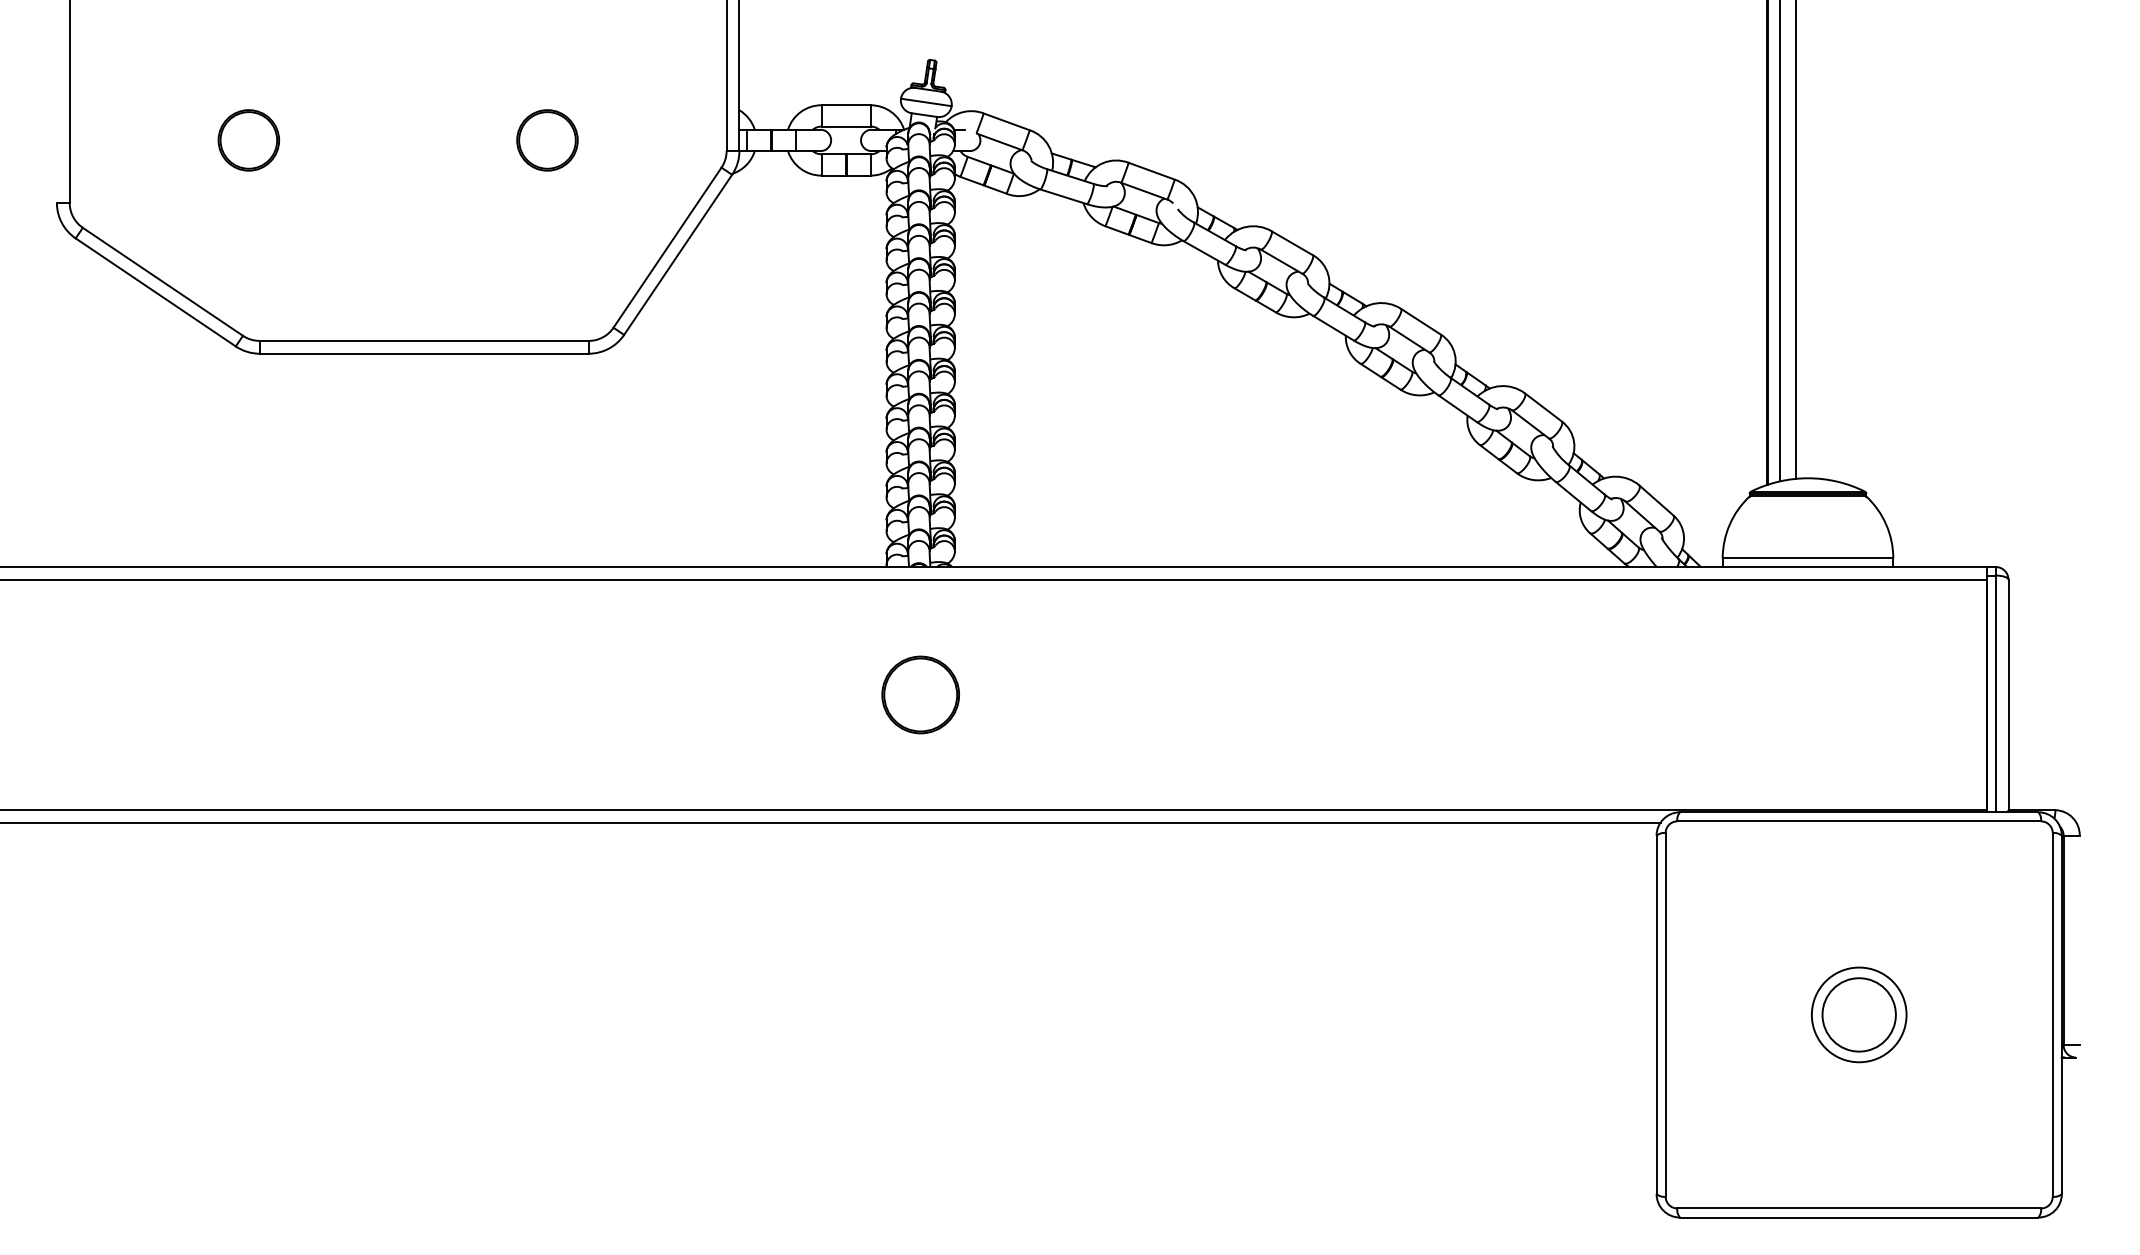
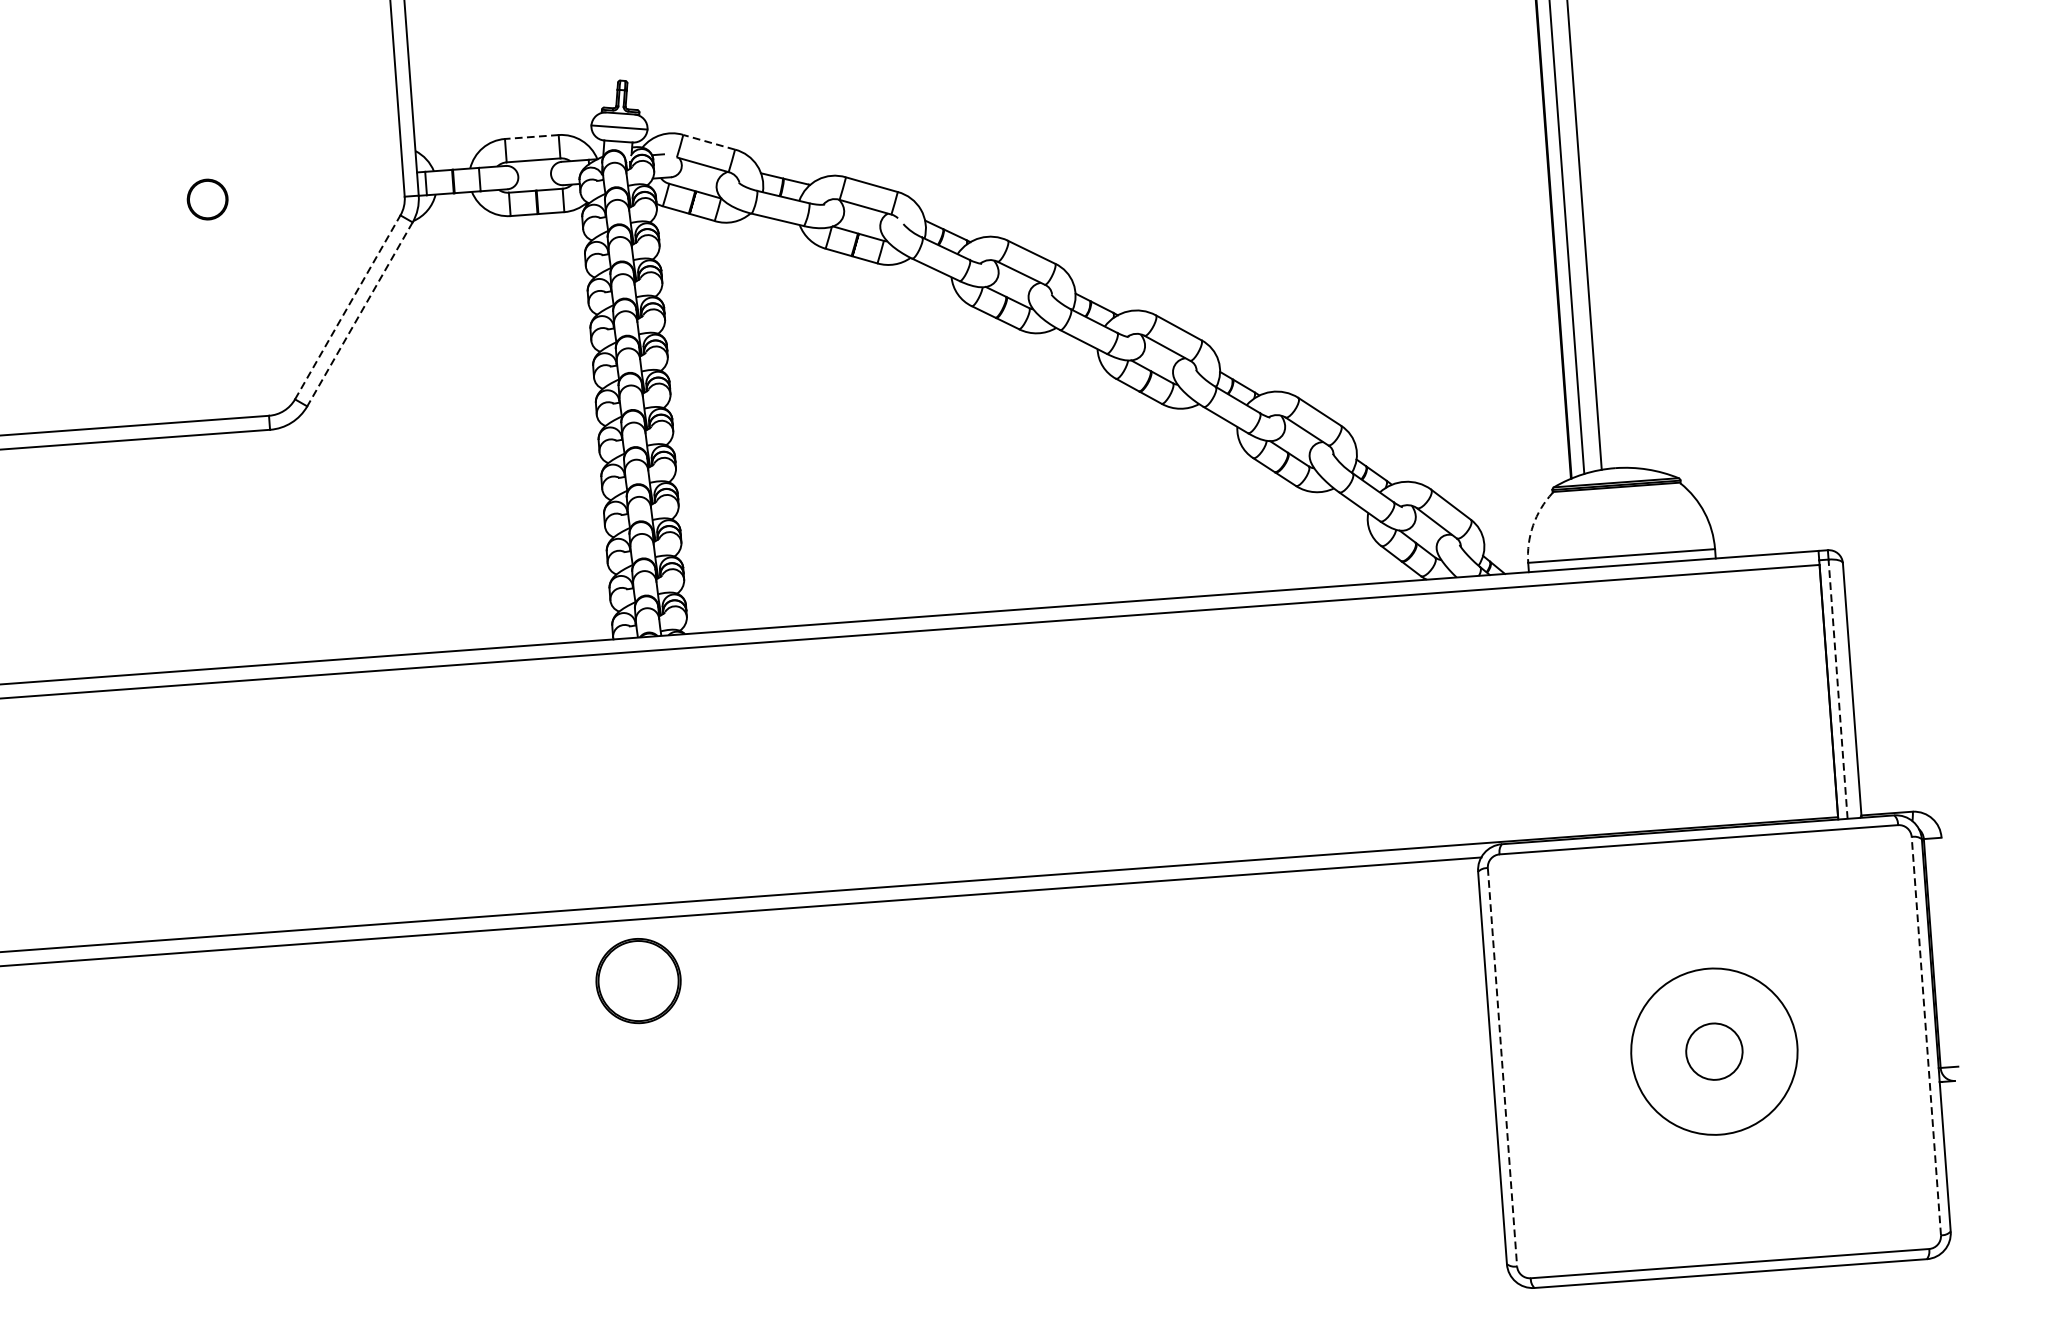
line: (846, 105) -> (532, 137), solid -> dashed
line: (1006, 121) -> (708, 141), solid -> dashed
part: (547, 140) -> (207, 199), size x0.6
line: (667, 247) -> (347, 307), solid -> dashed
line: (678, 254) -> (360, 313), solid -> dashed
arc: (1729, 524) -> (1532, 525), solid -> dashed
line: (1995, 693) -> (1837, 688), solid -> dashed
part: (920, 694) -> (638, 980), moved
line: (1665, 1014) -> (1502, 1066), solid -> dashed
circle: (1858, 1014) -> (1713, 1051), size x0.7
circle: (1858, 1014) -> (1713, 1051), size x1.6
line: (2052, 1014) -> (1926, 1035), solid -> dashed

